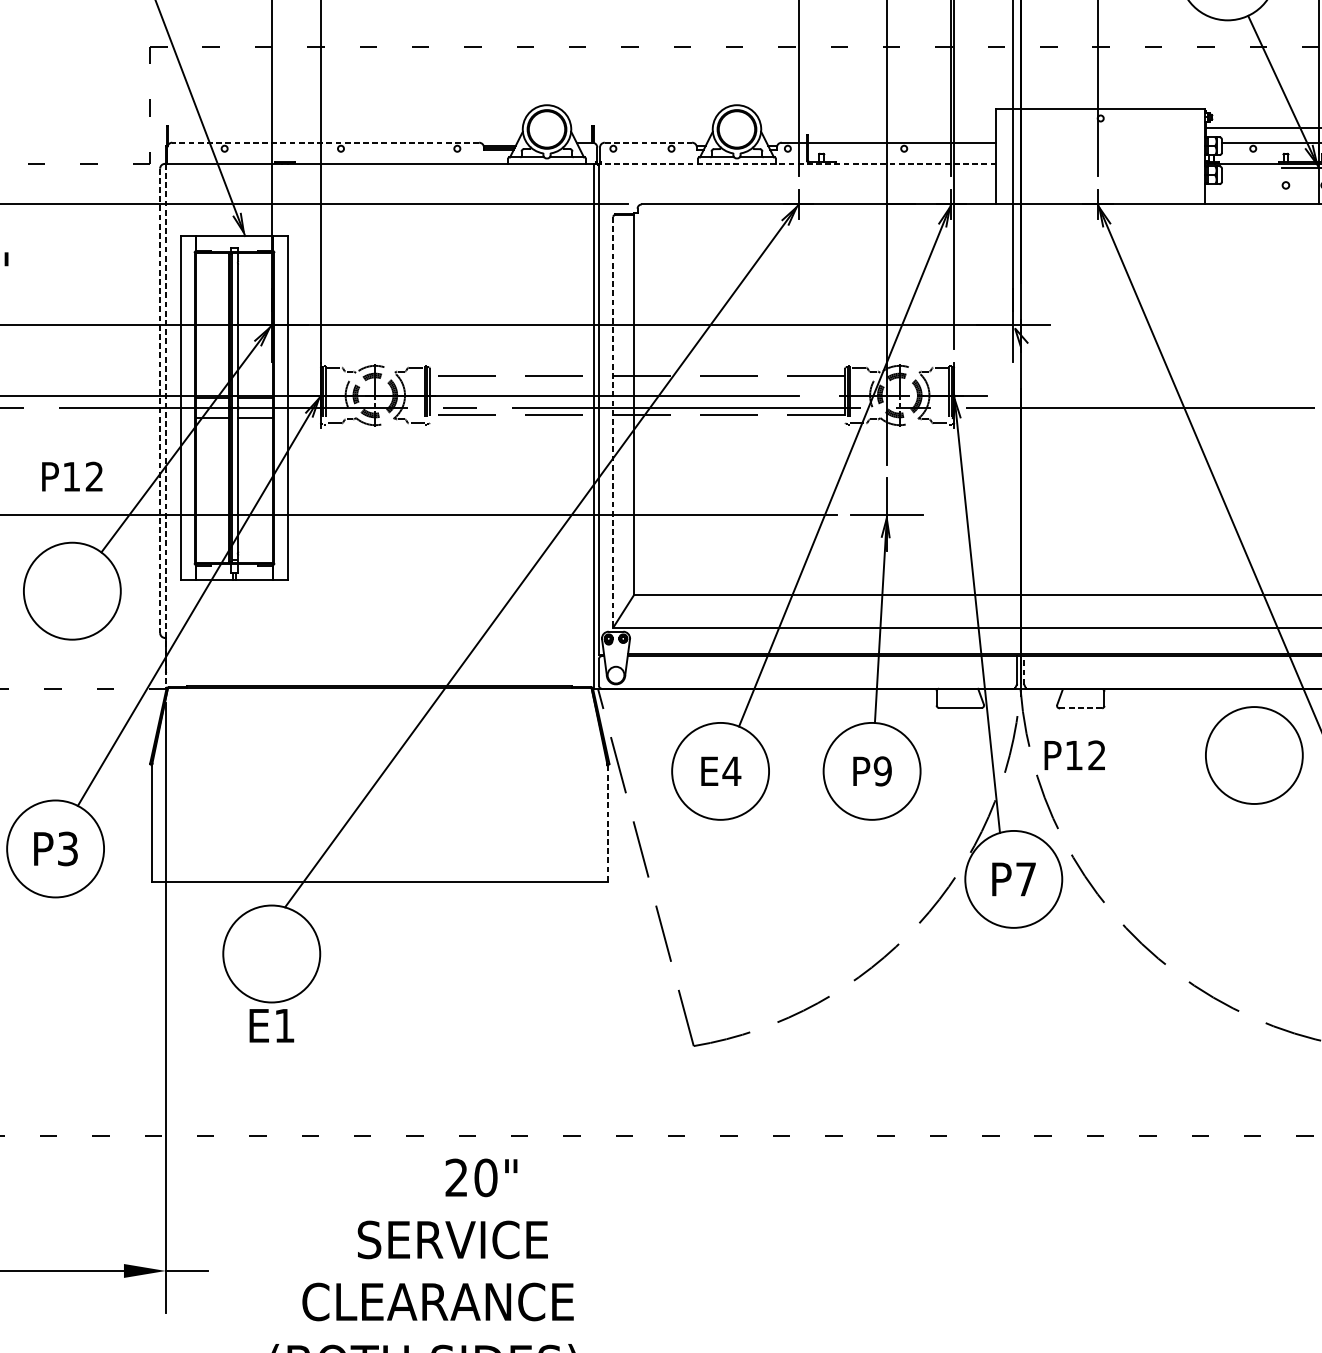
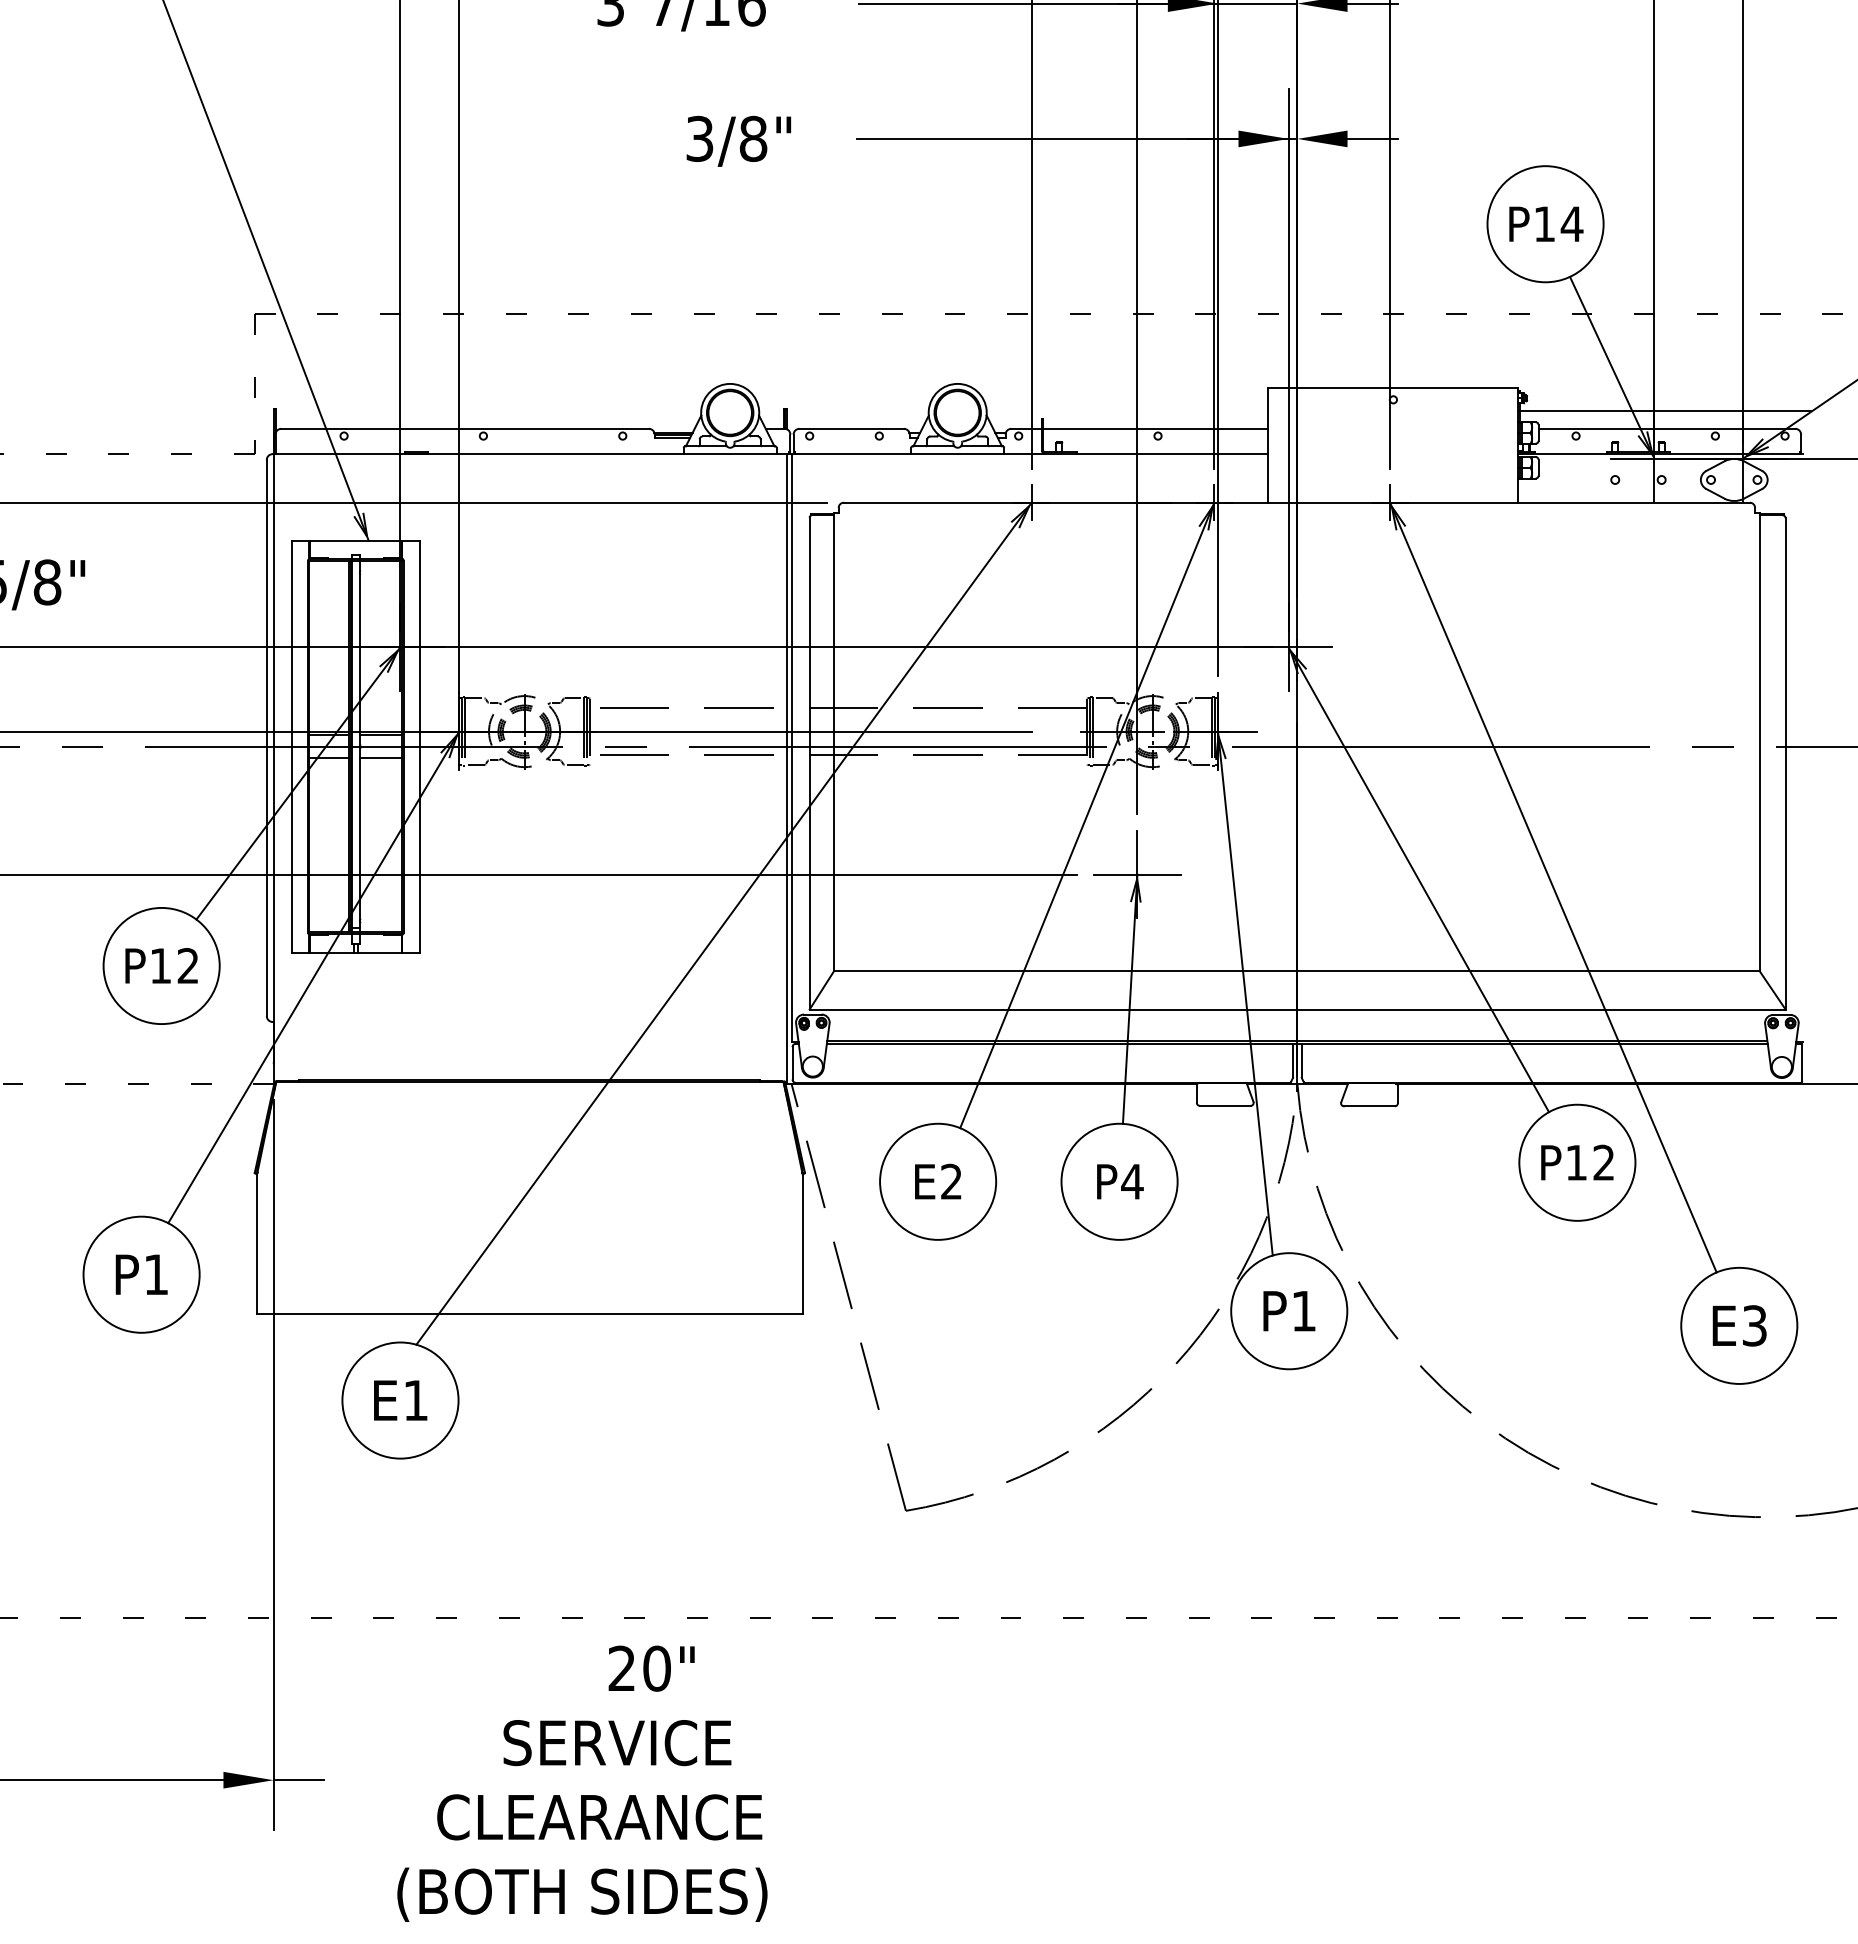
line: (326, 142) -> (465, 428), dashed -> solid
line: (649, 142) -> (852, 428), dashed -> solid
line: (797, 163) -> (1030, 453), dashed -> solid
line: (159, 401) -> (266, 738), dashed -> solid
line: (613, 422) -> (809, 763), dashed -> solid
line: (166, 427) -> (274, 769), dashed -> solid
text: (72, 476) -> (161, 965), moved
line: (1121, 518) -> (1418, 879), added
line: (1024, 670) -> (1301, 1060), dashed -> solid
line: (1080, 708) -> (1369, 1106), dashed -> solid
text: (1074, 755) -> (1577, 1162), moved
text: (731, 771) -> (951, 1181), E4 -> E2
text: (882, 771) -> (1132, 1181), P9 -> P4
line: (607, 823) -> (802, 1244), dashed -> solid
text: (68, 848) -> (156, 1274), P3 -> P1
text: (1025, 879) -> (1303, 1311), P7 -> P1
text: (271, 1025) -> (400, 1400), moved

